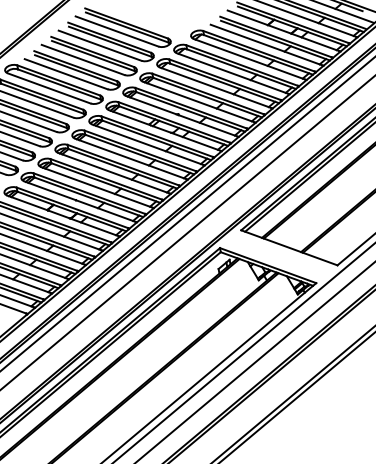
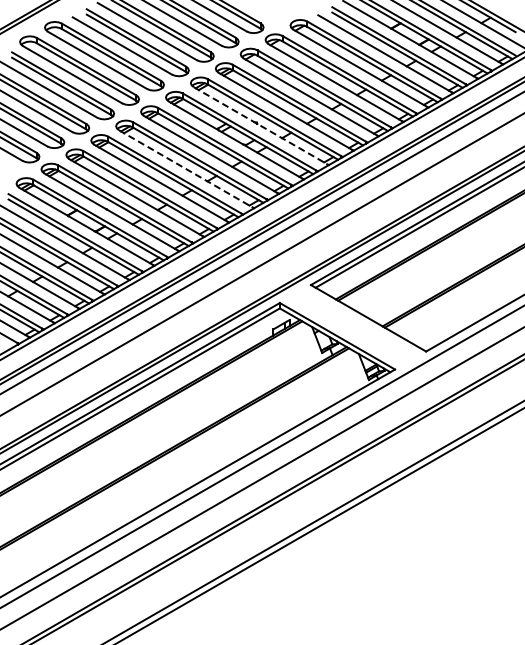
line: (181, 116) -> (260, 125), solid -> dashed
line: (131, 159) -> (186, 169), solid -> dashed

